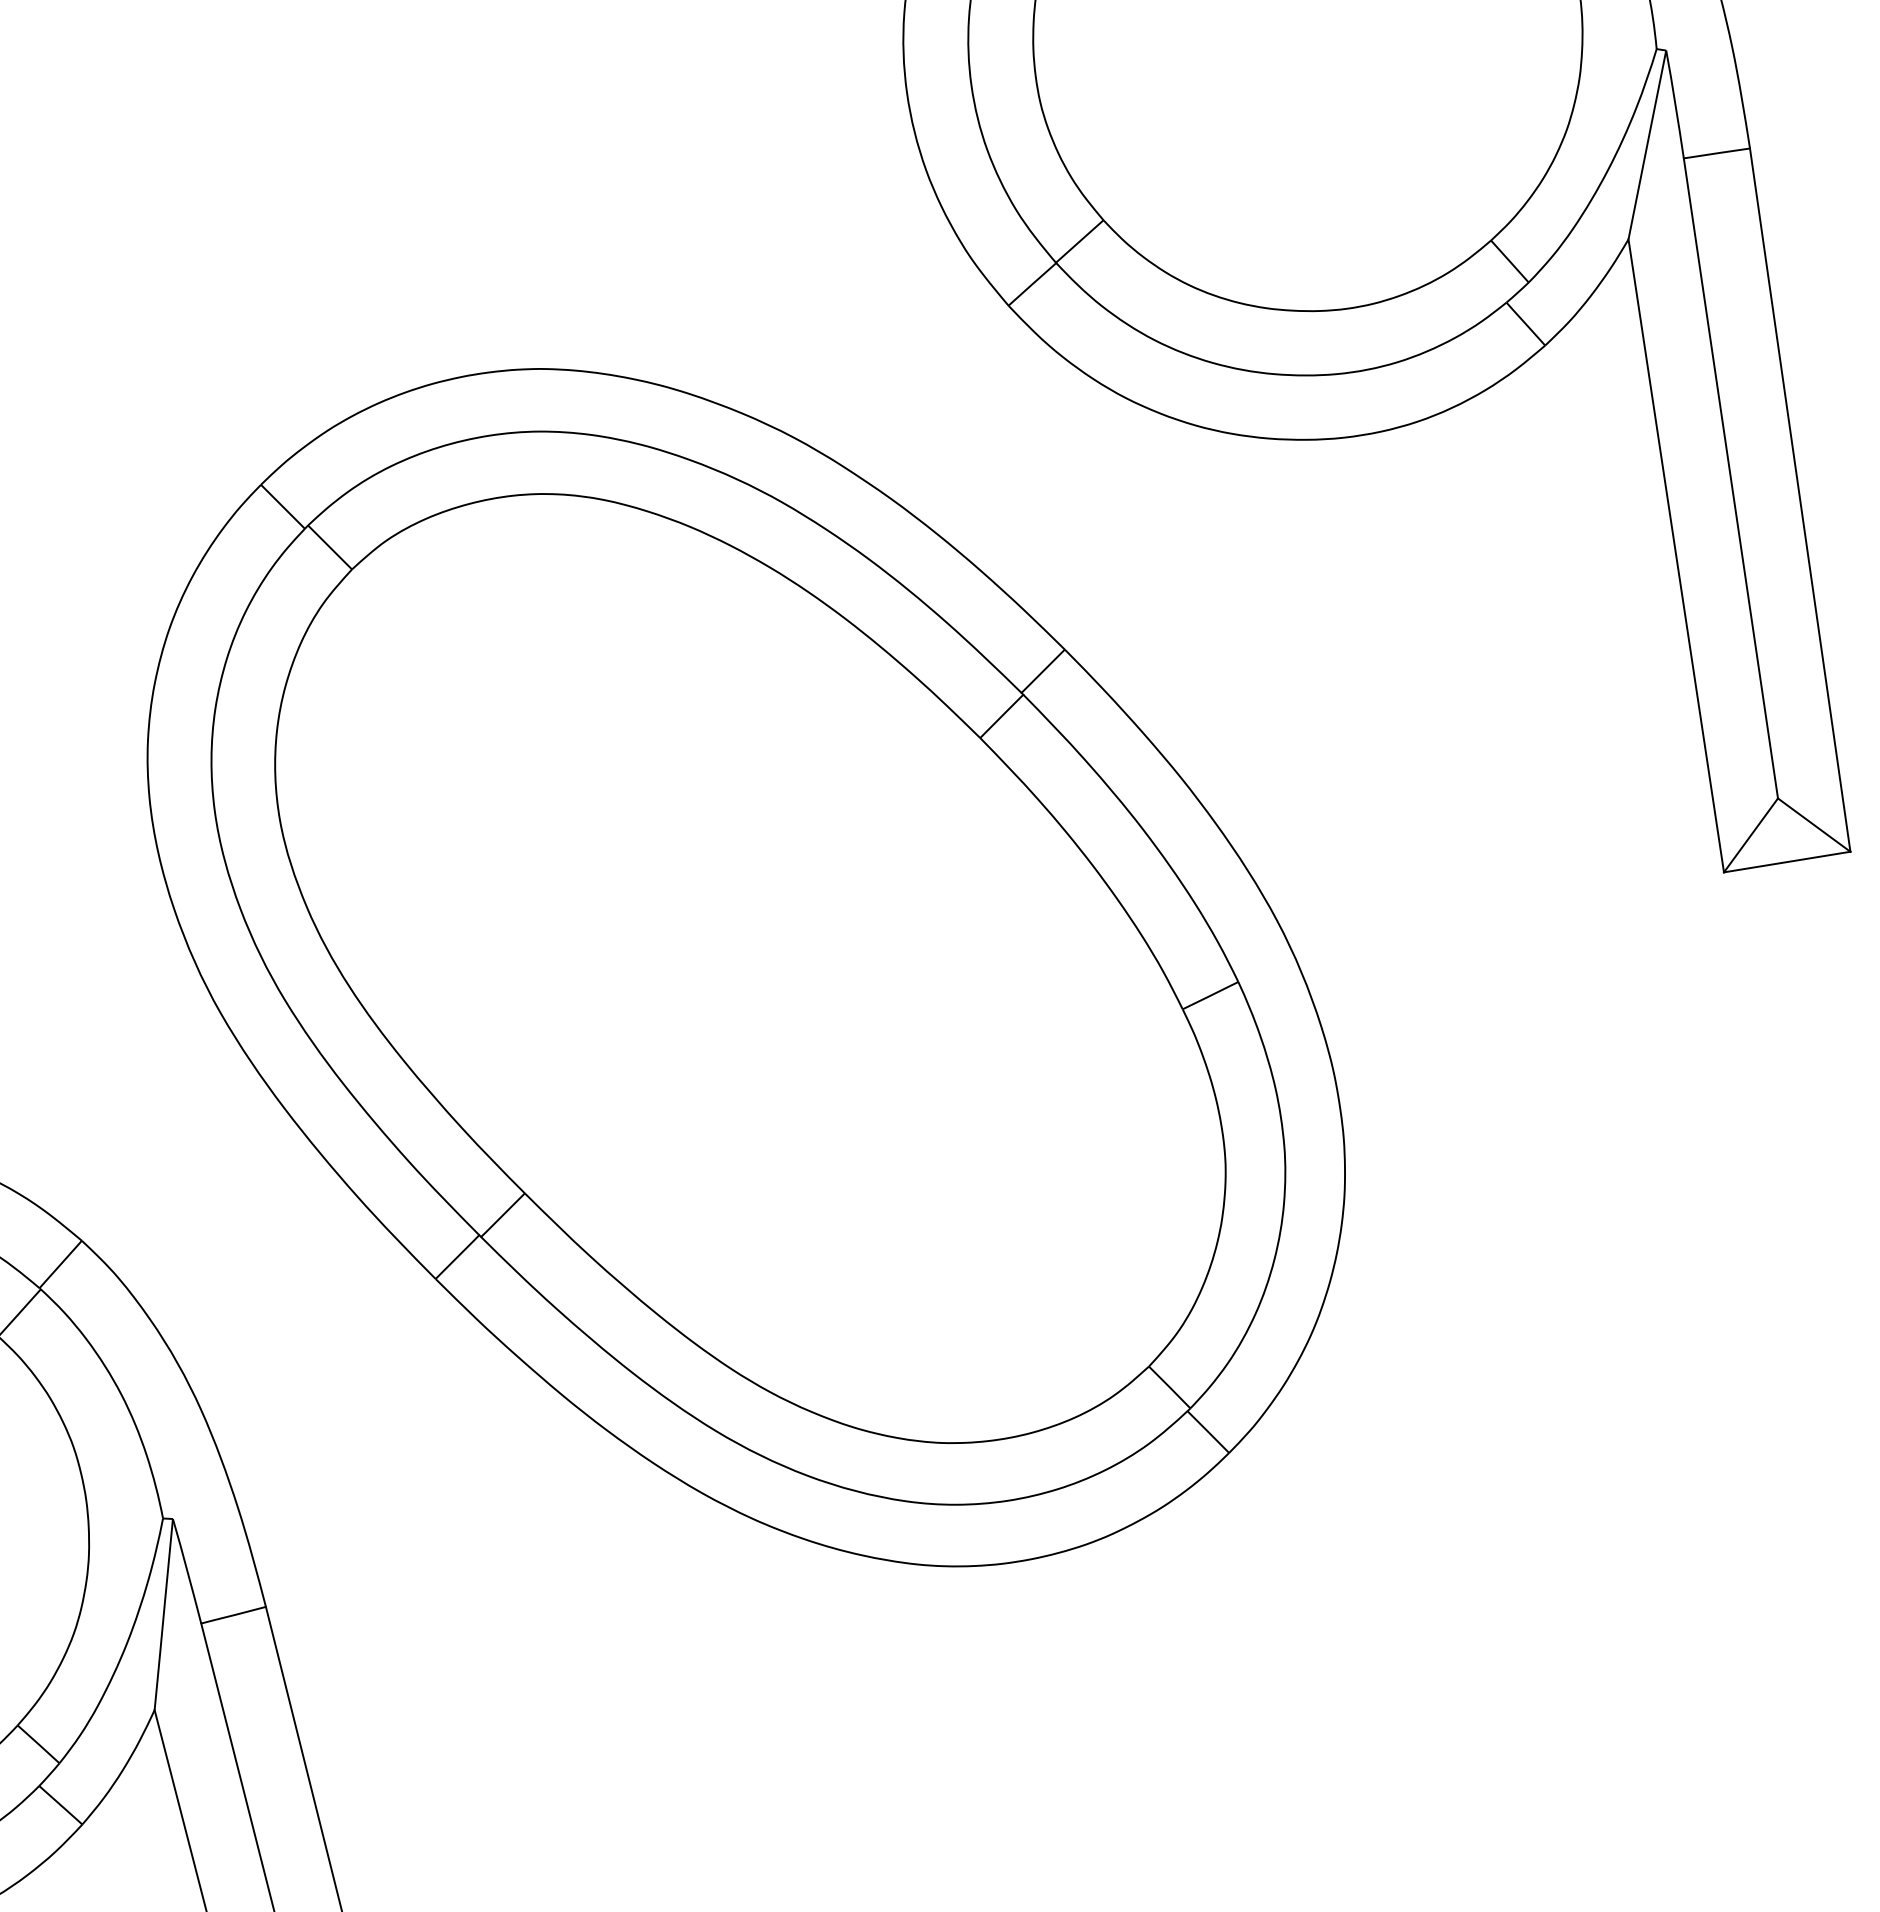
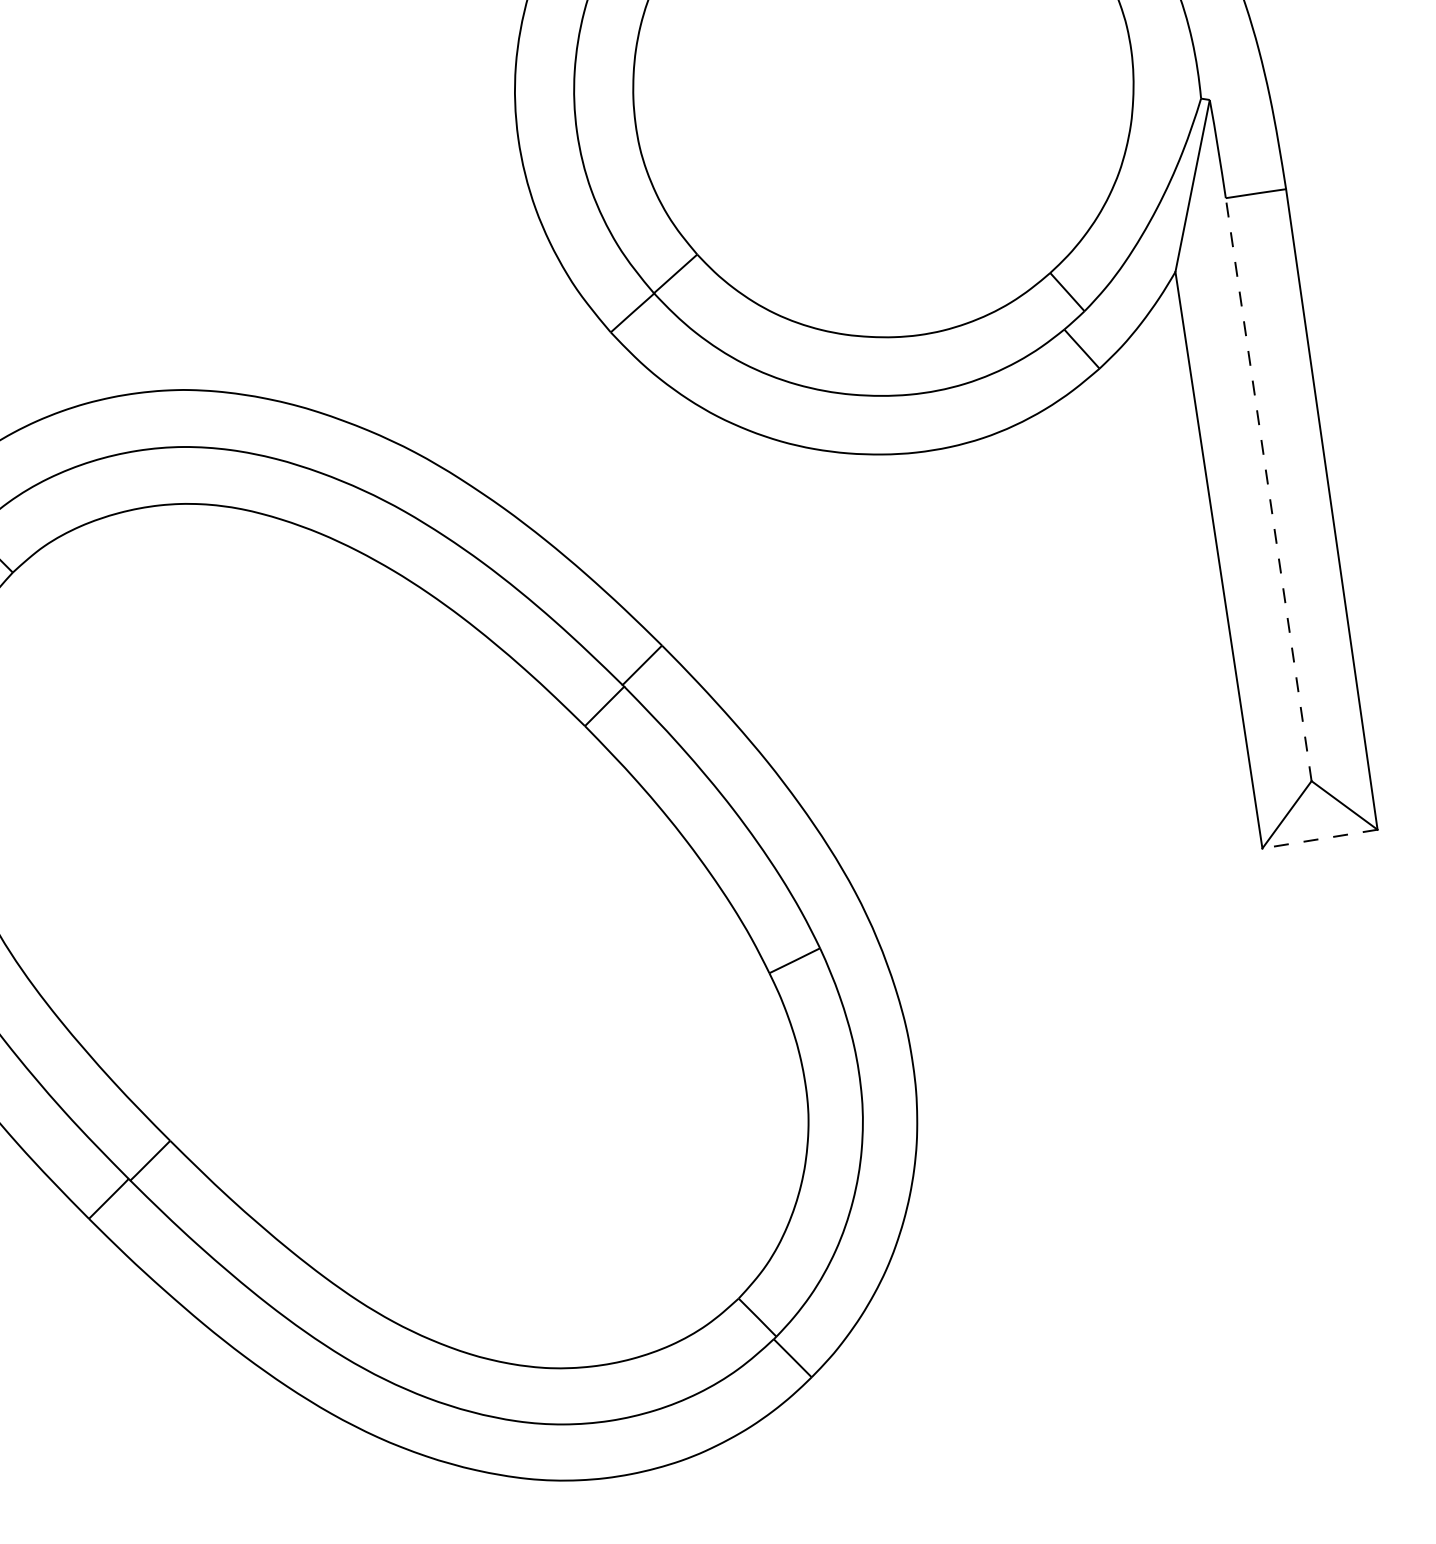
line: (1730, 477) -> (1268, 488), solid -> dashed
line: (1786, 862) -> (1319, 839), solid -> dashed

